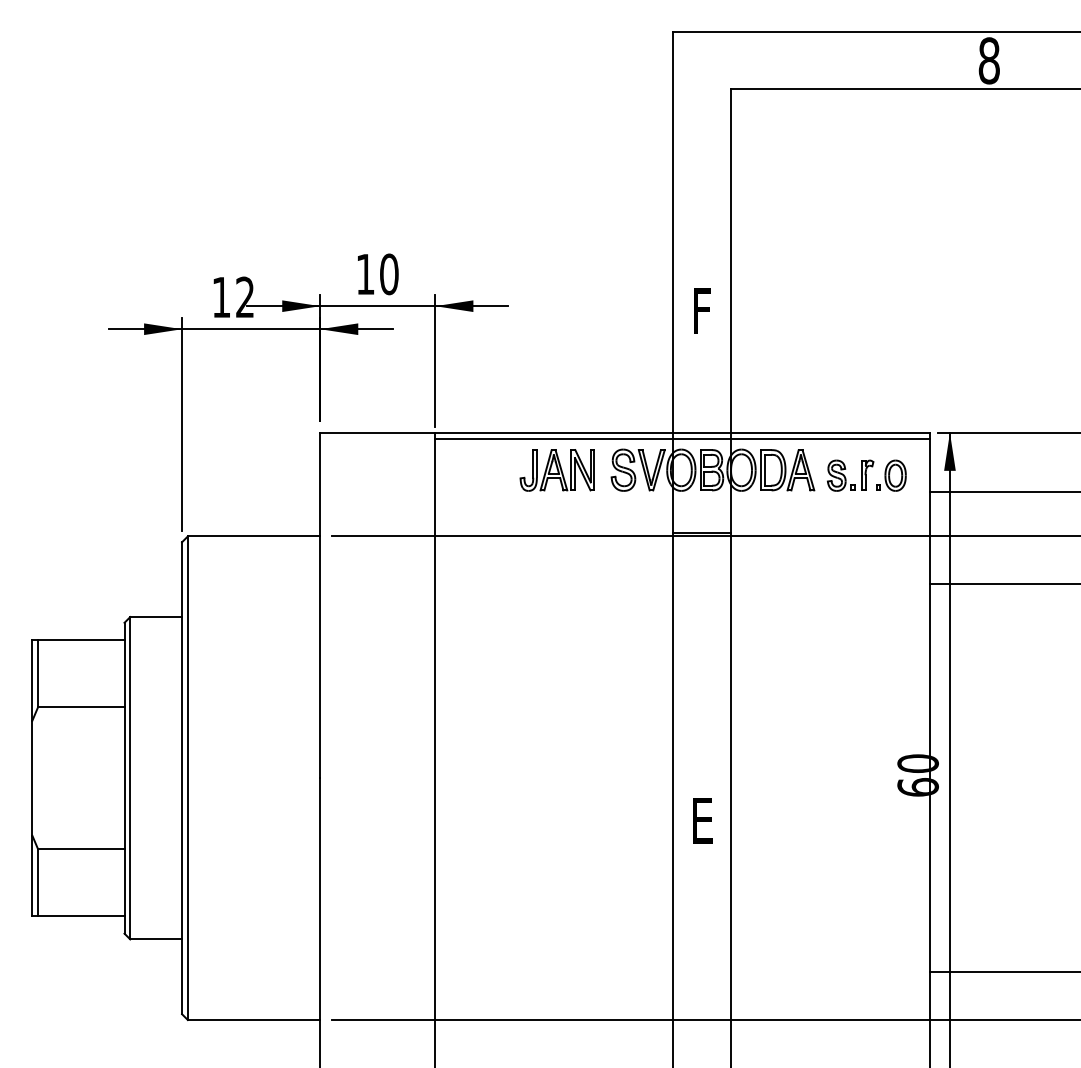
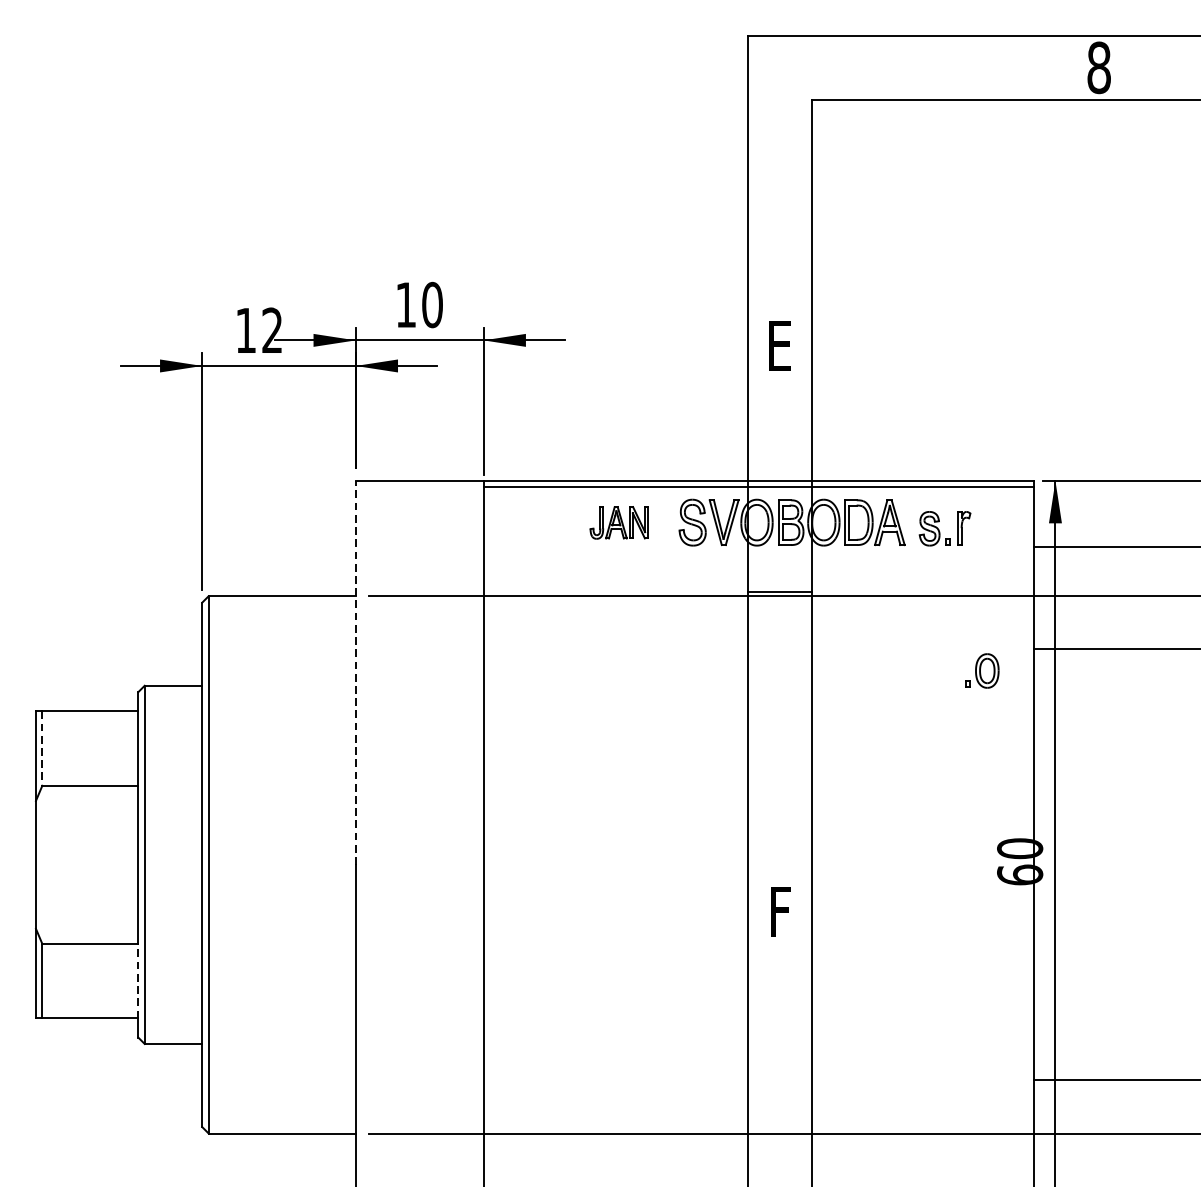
text: (701, 310) -> (779, 345), F -> E
part: (556, 470) -> (618, 522), size x0.7
part: (891, 475) -> (982, 670), moved
line: (320, 605) -> (356, 672), solid -> dashed
line: (38, 674) -> (42, 749), solid -> dashed
text: (702, 820) -> (780, 911), E -> F
line: (124, 882) -> (138, 980), solid -> dashed

